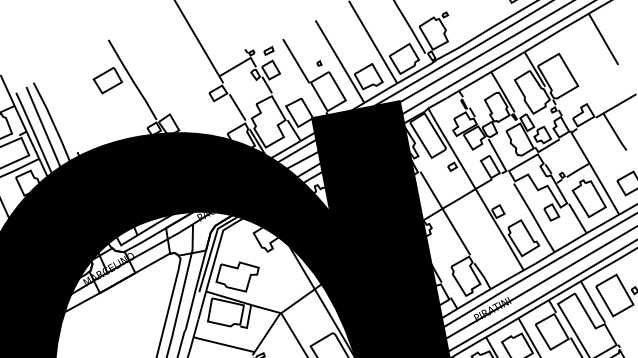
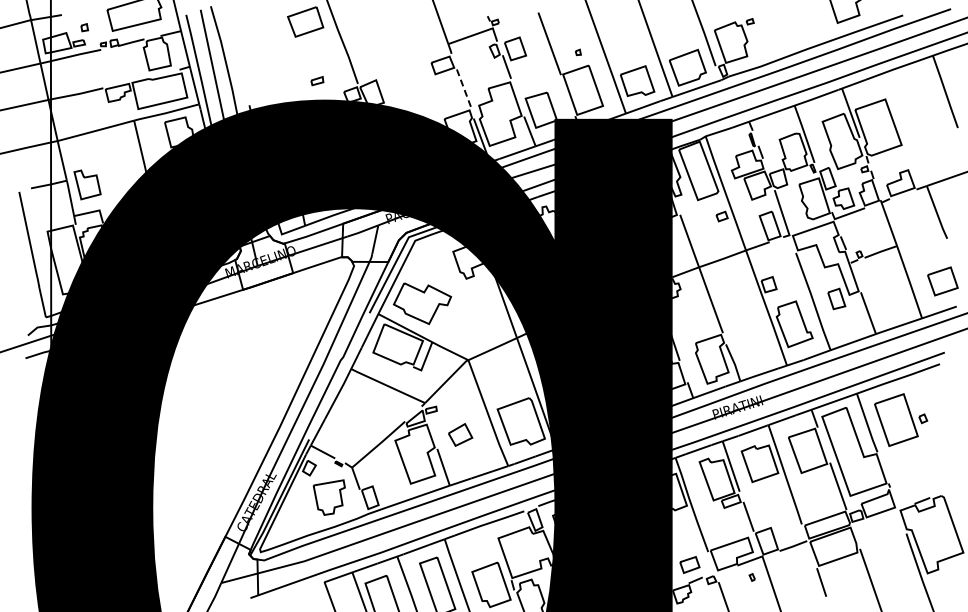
part: (268, 51) -> (317, 81), moved
line: (237, 107) -> (463, 88), solid -> dashed
part: (588, 198) -> (887, 290), removed

